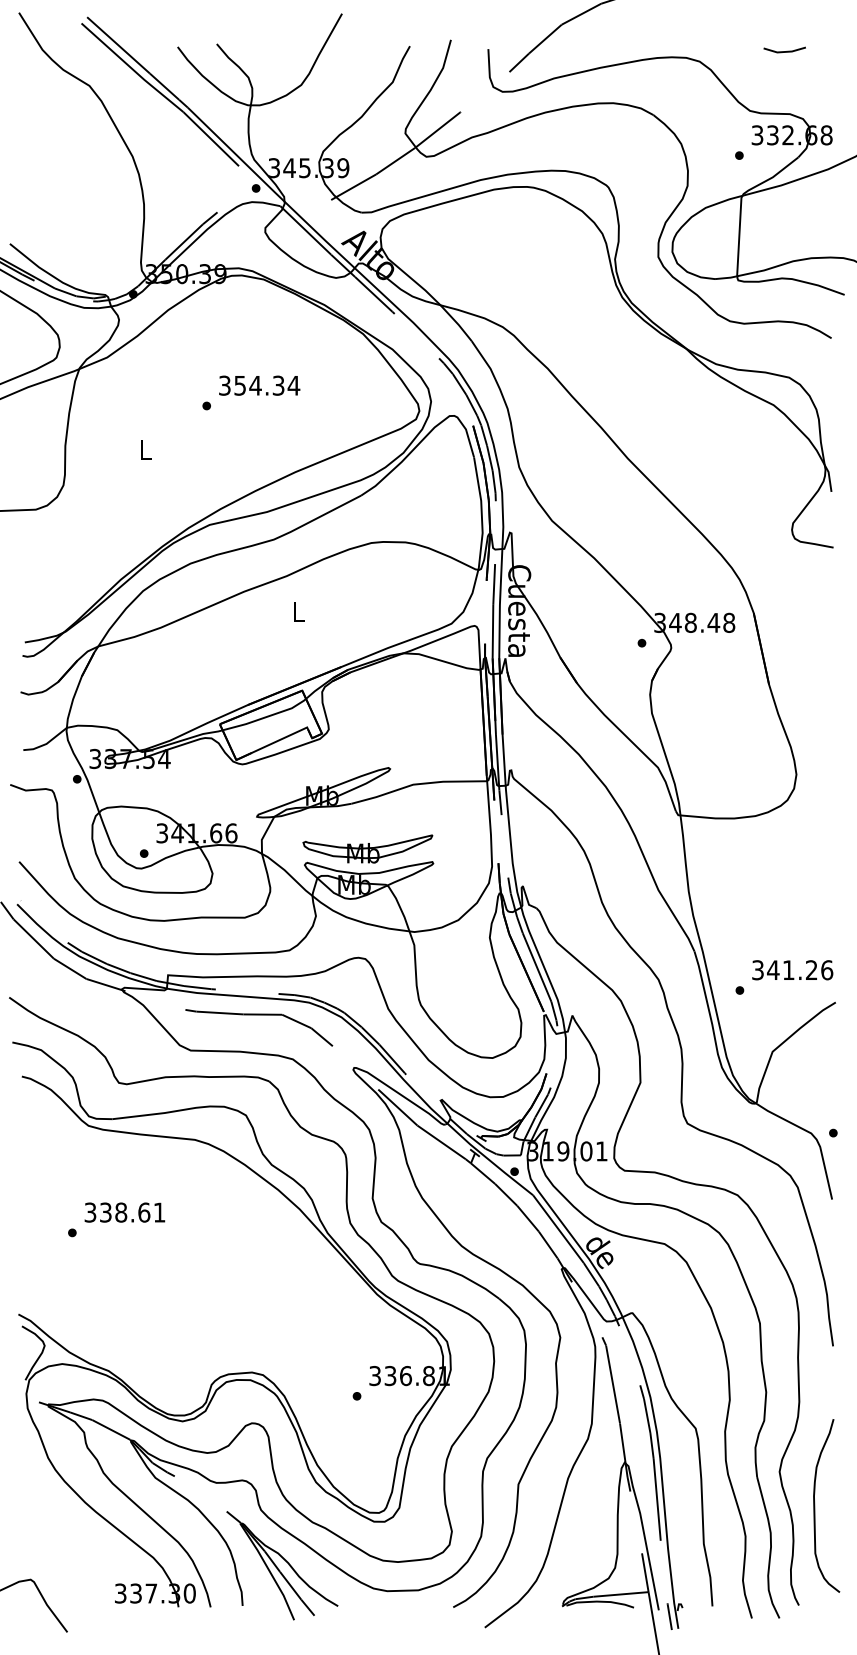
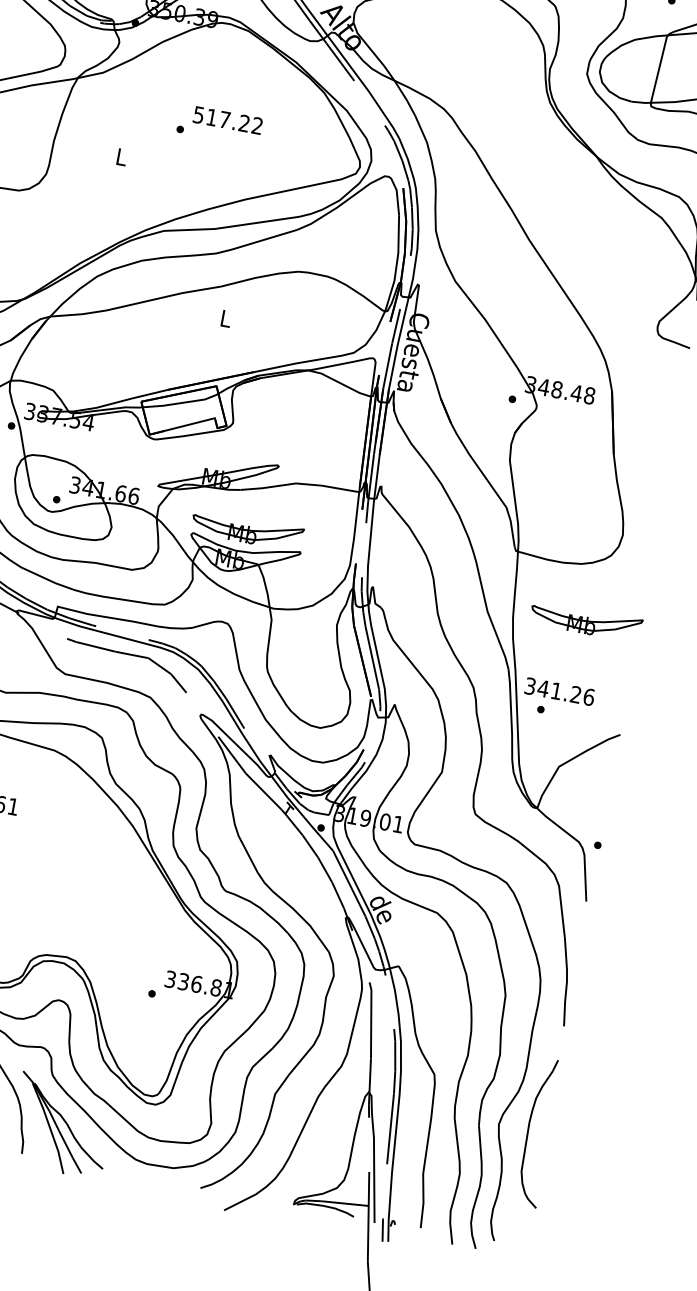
text: (259, 385) -> (228, 120), 354.34 -> 517.22
part: (772, 880) -> (585, 621), added
text: (792, 970) -> (559, 691), moved
curve: (815, 1505) -> (529, 1130), moved

